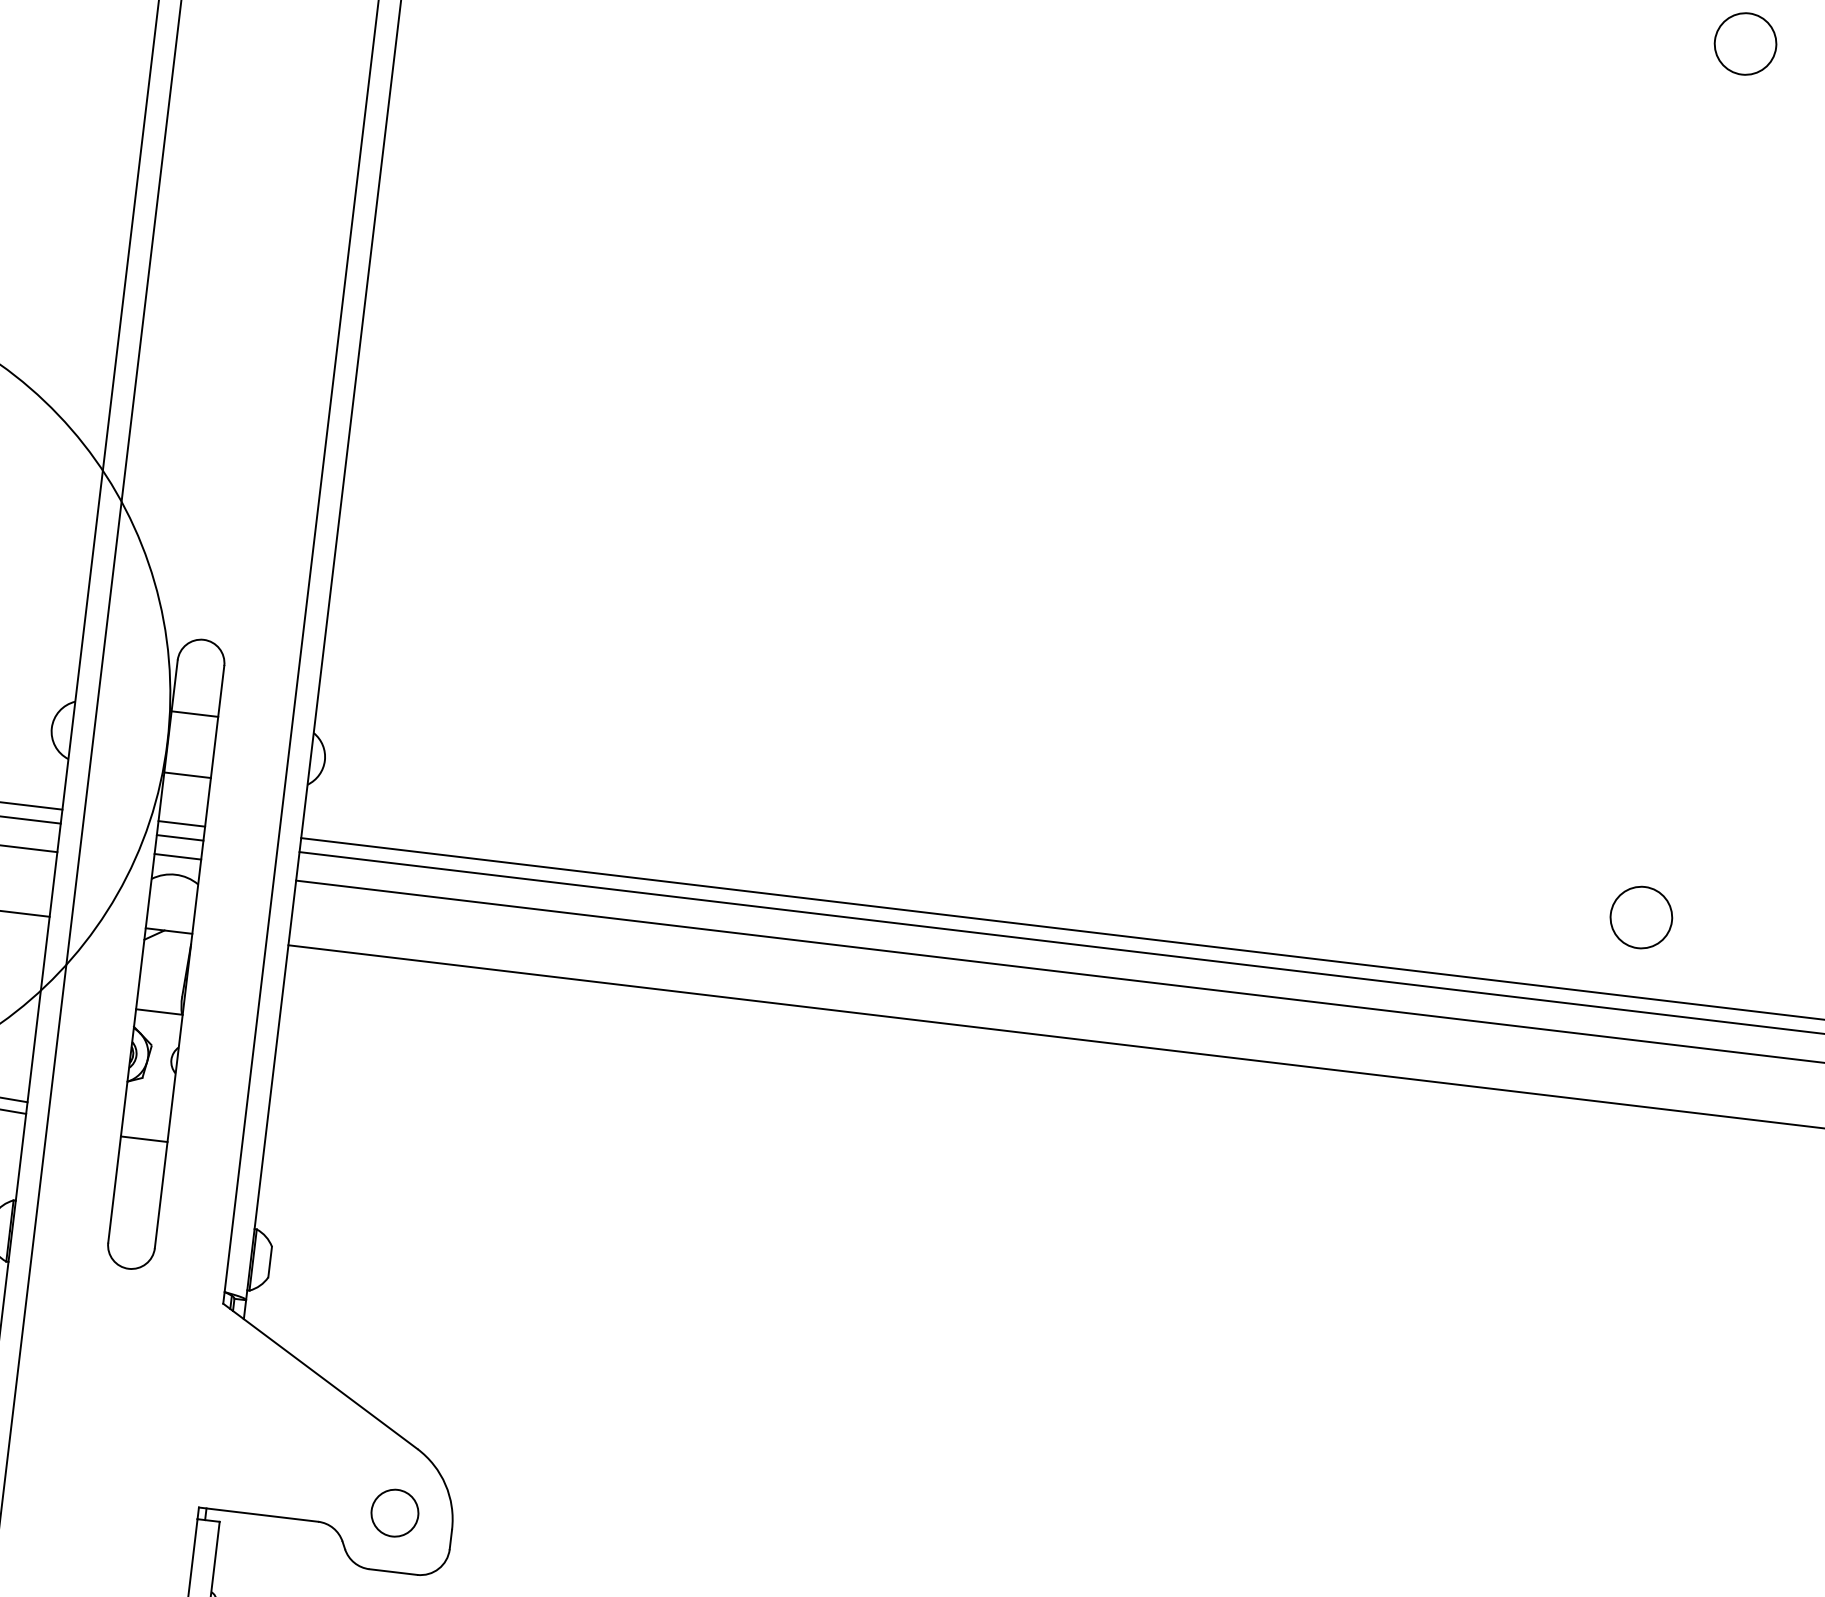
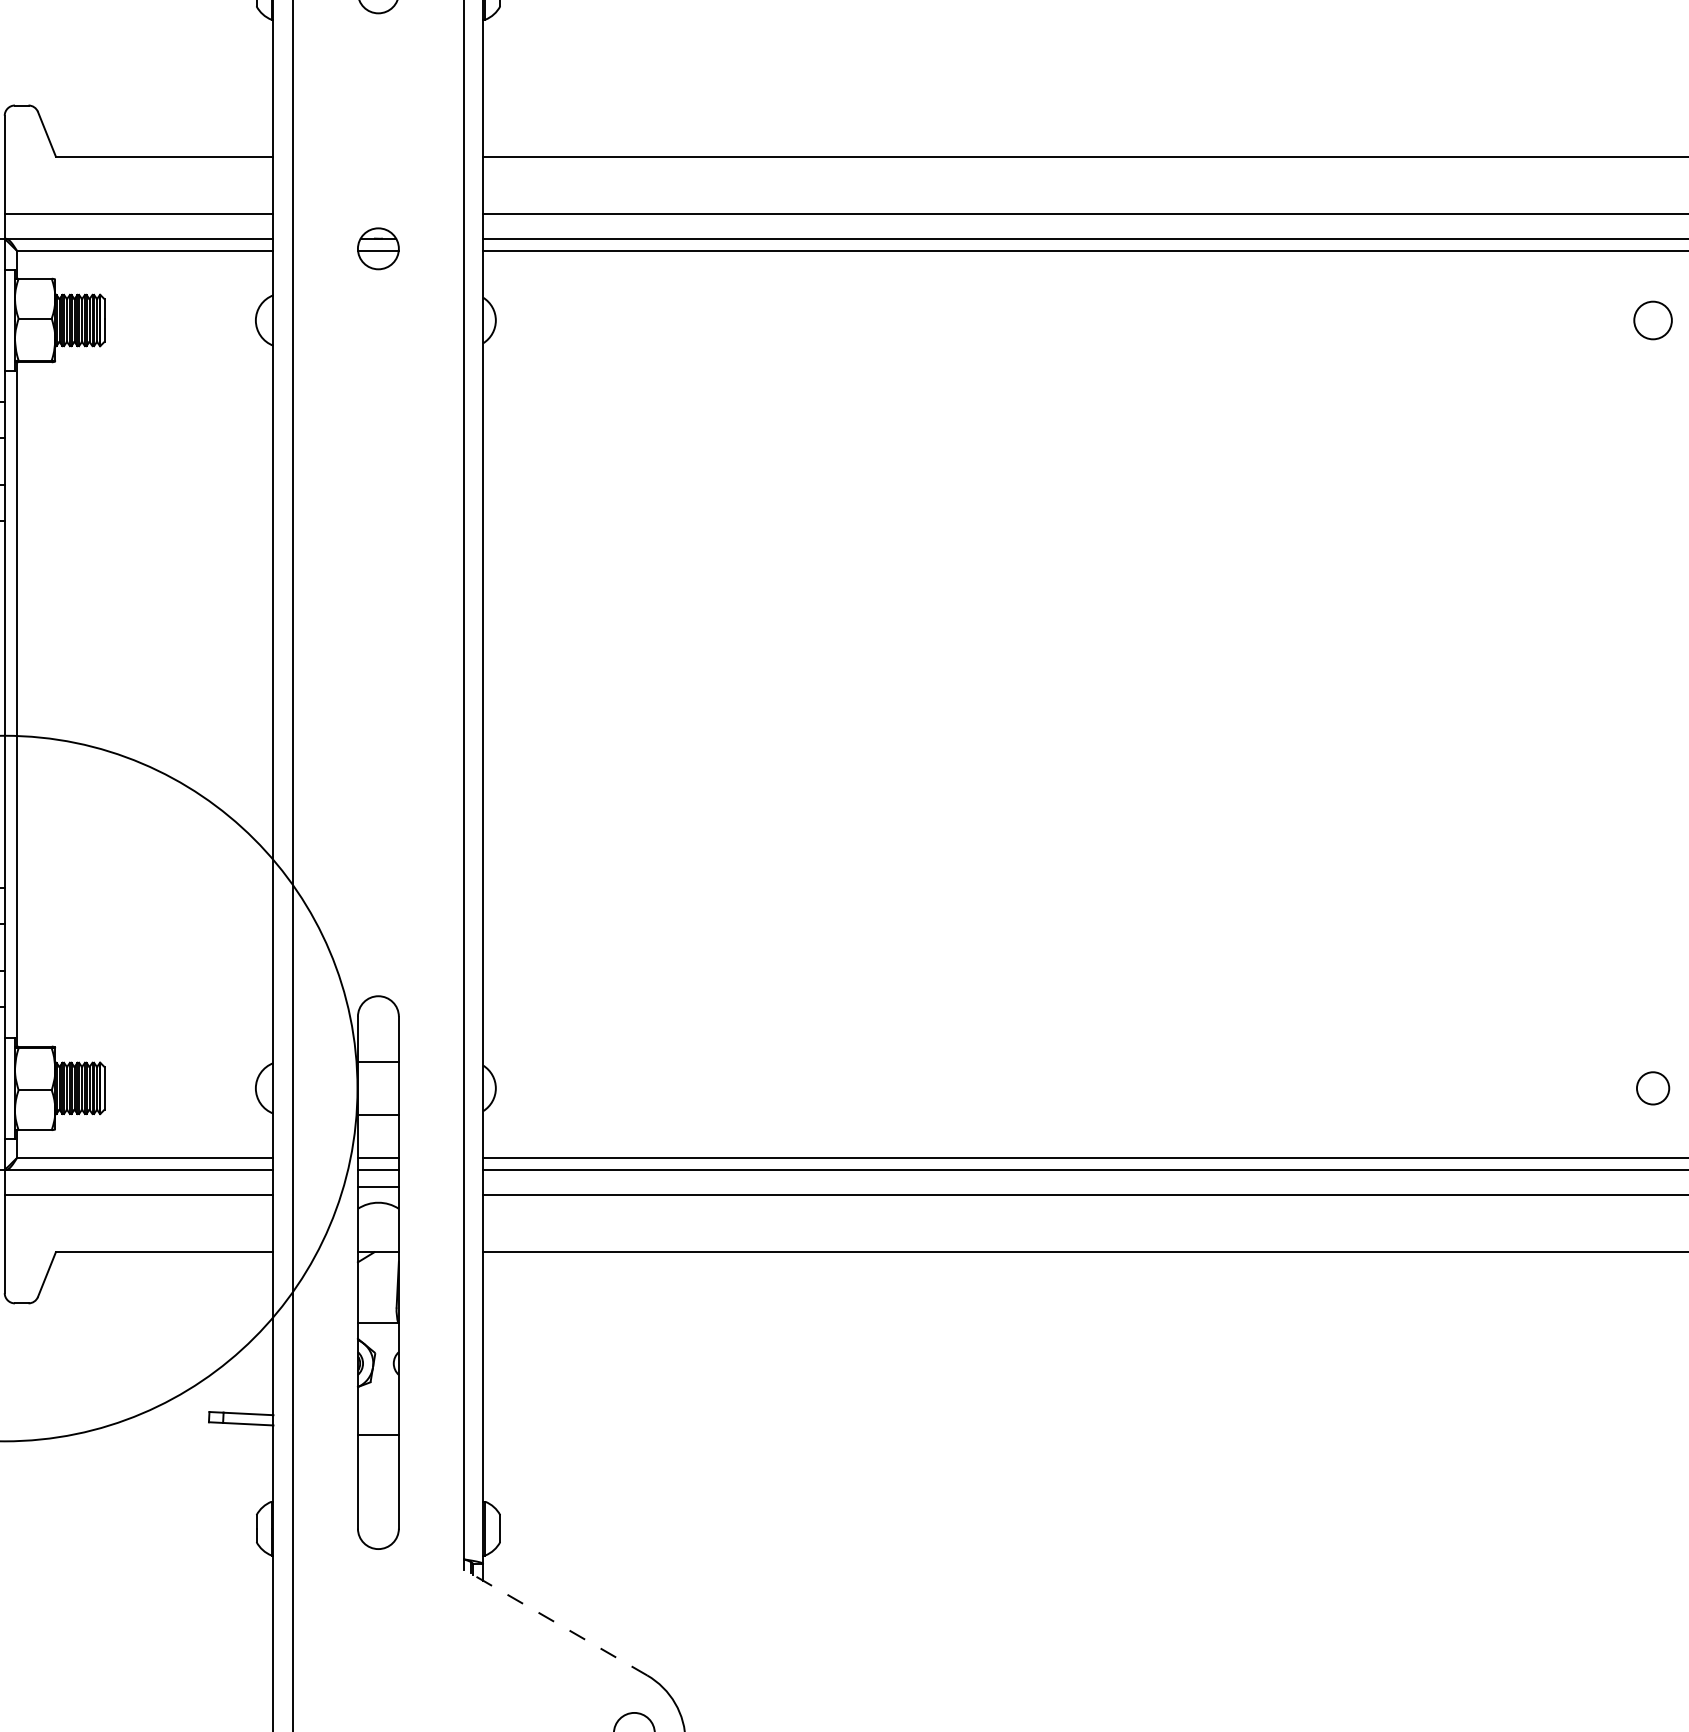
circle: (1744, 43) -> (1652, 320), size x0.7
circle: (1640, 917) -> (1652, 1088), size x0.6
line: (320, 1376) -> (555, 1622), solid -> dashed

